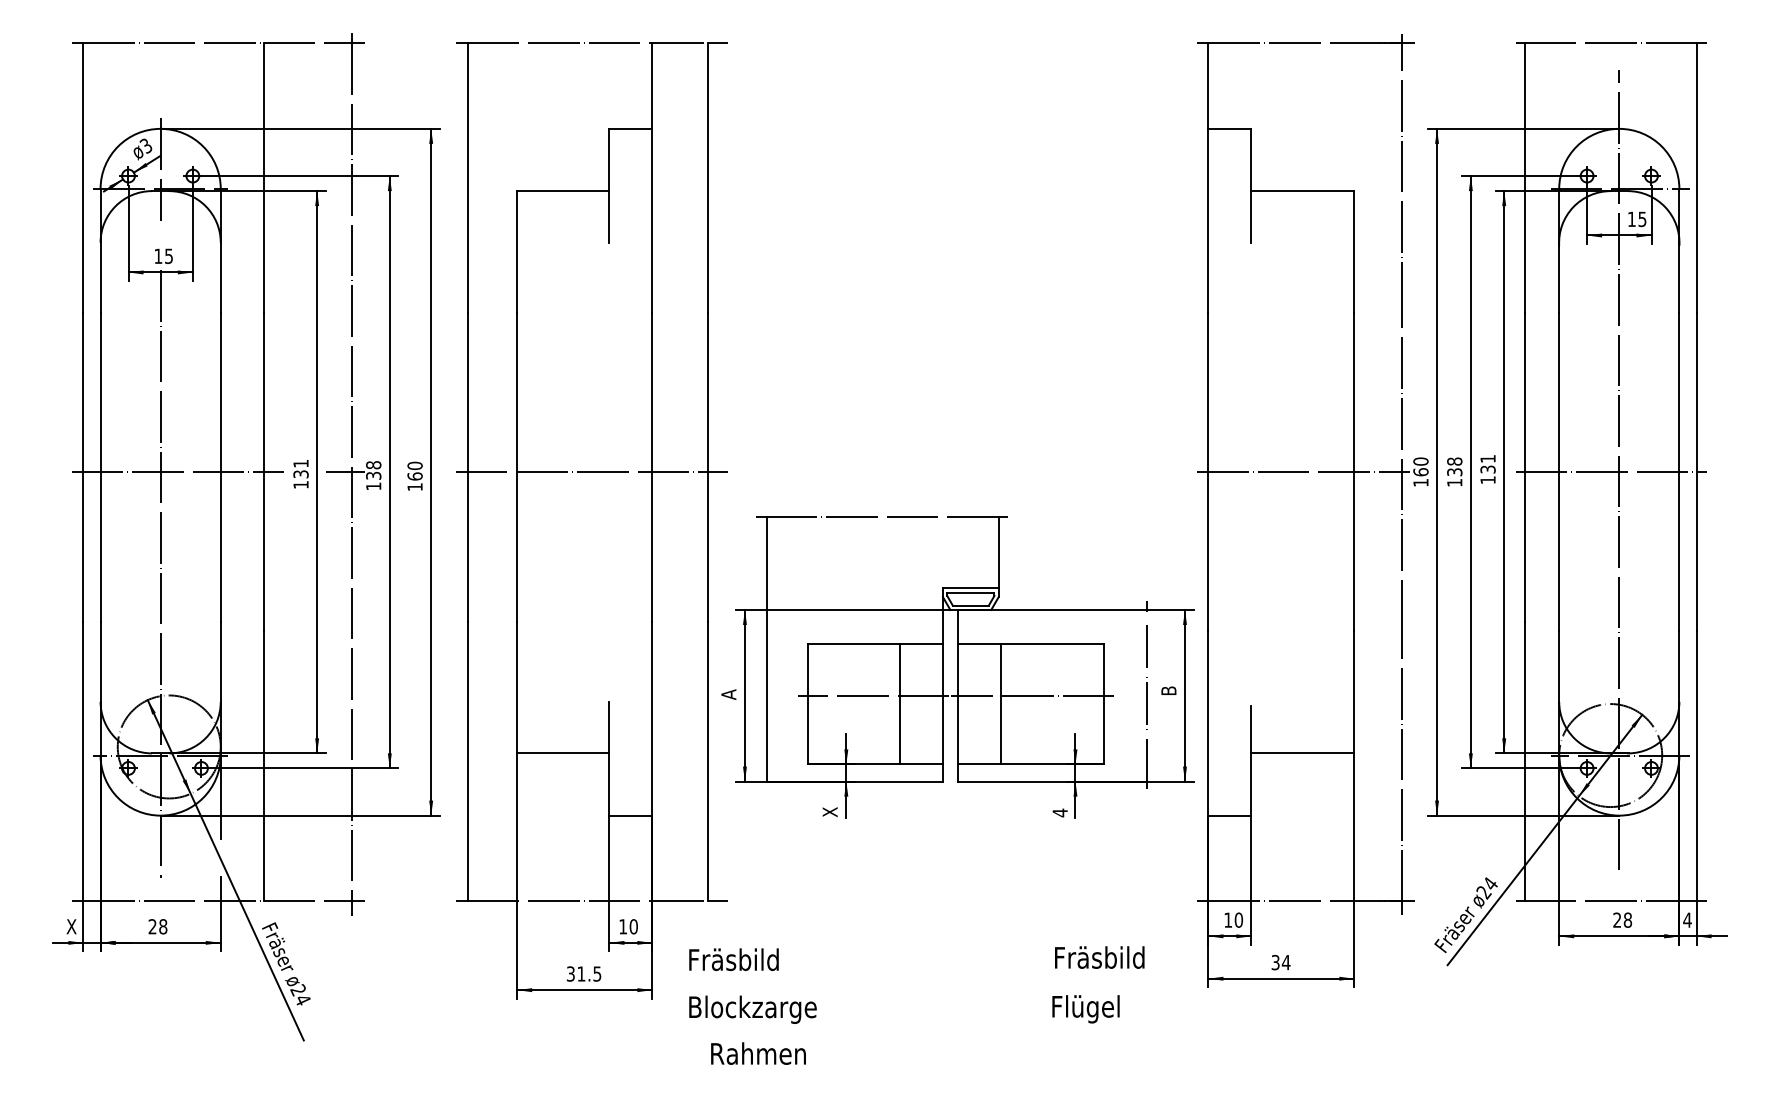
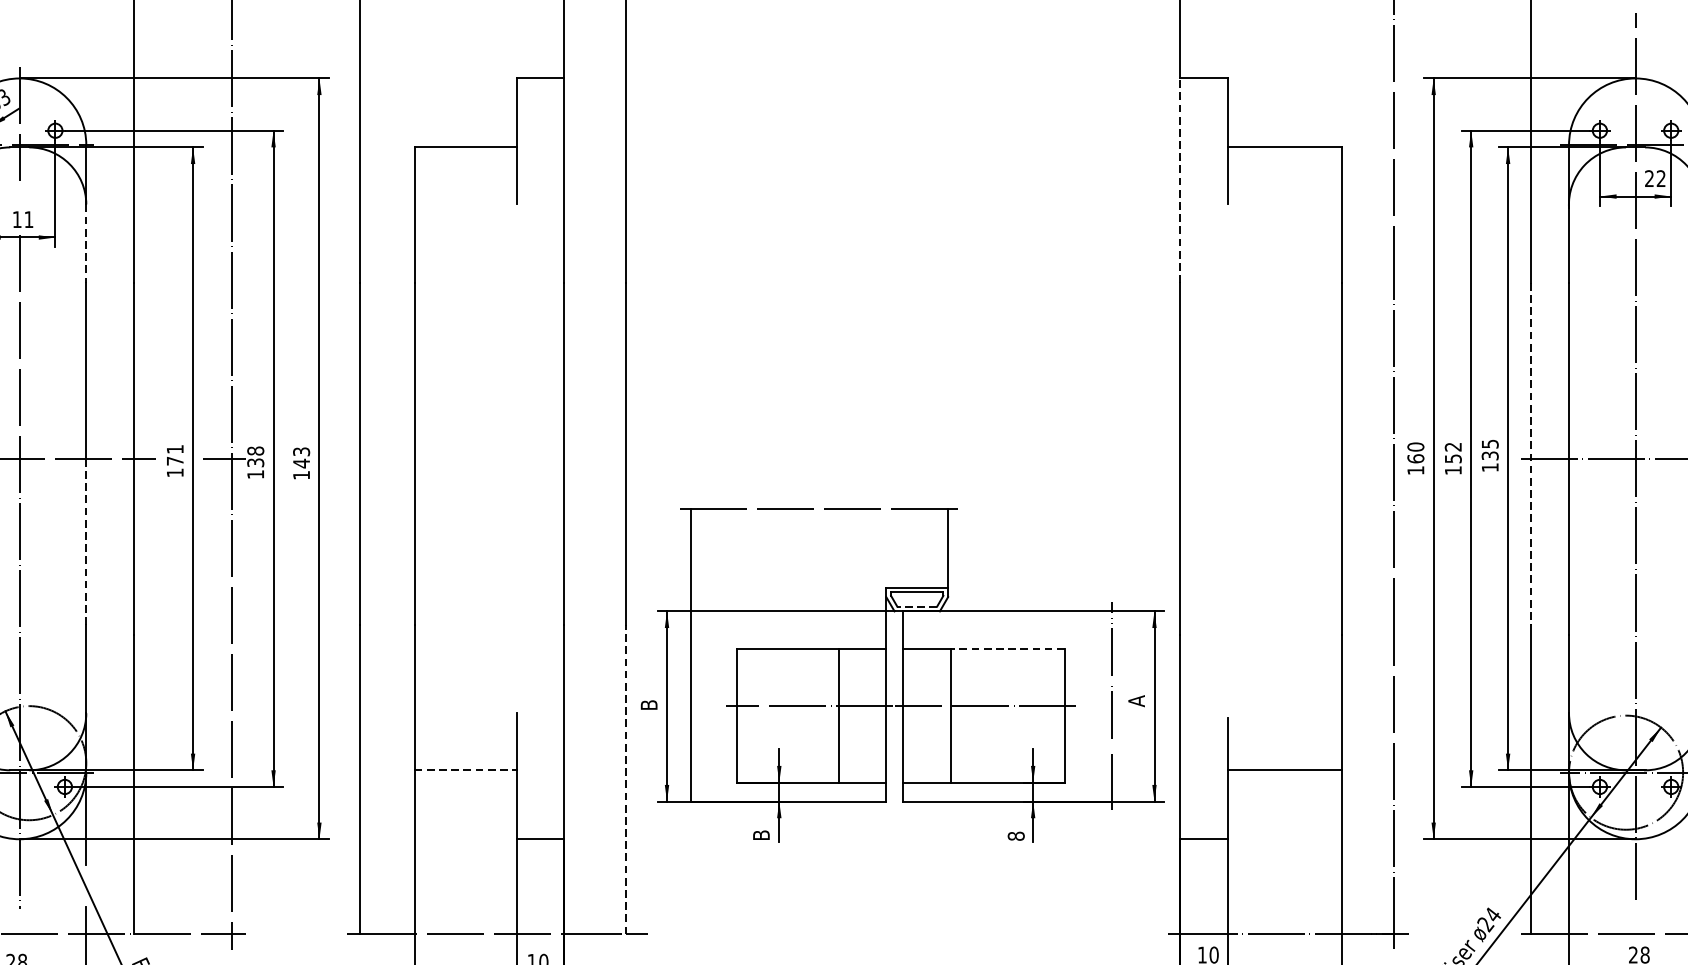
text: (1636, 219) -> (1654, 178), 15 -> 22
line: (1208, 220) -> (1180, 179), solid -> dashed
text: (168, 256) -> (28, 219), 15 -> 11
line: (220, 278) -> (86, 244), solid -> dashed
text: (1487, 458) -> (1489, 443), 131 -> 135
text: (1454, 466) -> (1453, 452), 138 -> 152
line: (1524, 467) -> (1530, 453), solid -> dashed
text: (414, 470) -> (300, 456), 160 -> 143
line: (591, 472) -> (497, 459), removed
line: (1303, 472) -> (1285, 459), removed
text: (300, 474) -> (174, 461), 131 -> 171
line: (220, 547) -> (86, 542), solid -> dashed
line: (970, 605) -> (916, 606), solid -> dashed
line: (1052, 644) -> (1007, 649), solid -> dashed
text: (1168, 690) -> (1136, 700), B -> A
text: (728, 694) -> (648, 705), A -> B
line: (563, 753) -> (465, 770), solid -> dashed
line: (708, 761) -> (626, 779), solid -> dashed
text: (829, 812) -> (760, 835), X -> B
text: (1059, 812) -> (1015, 835), 4 -> 8

